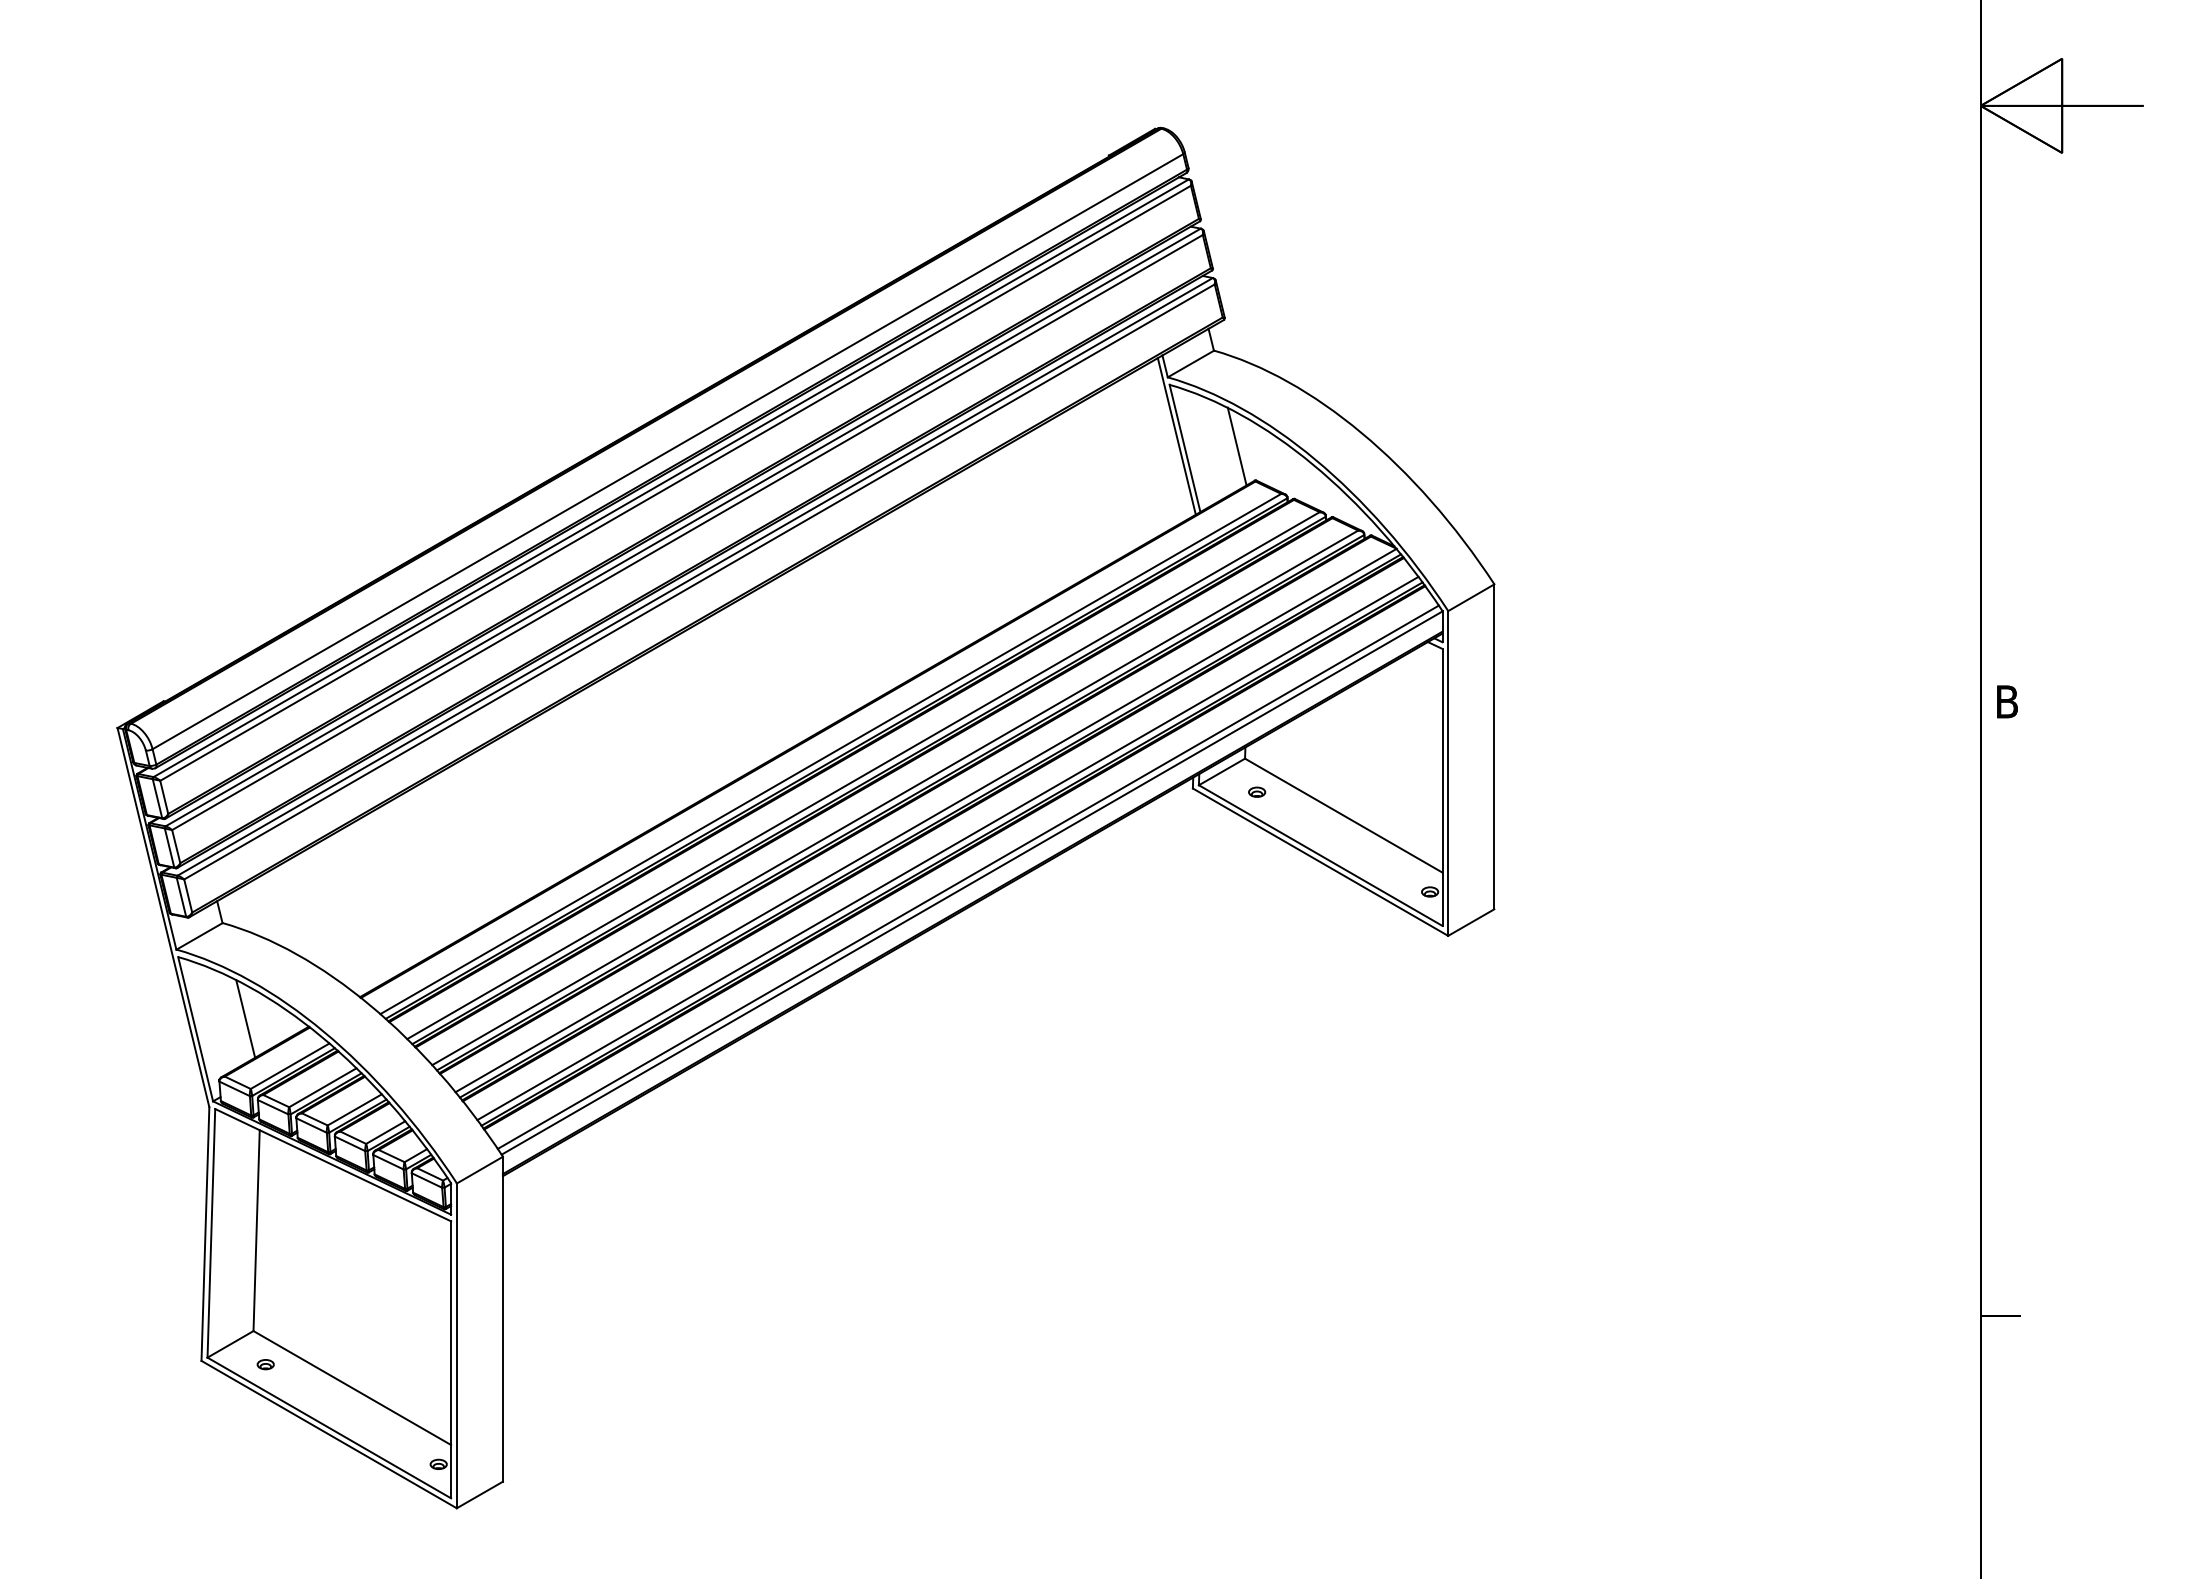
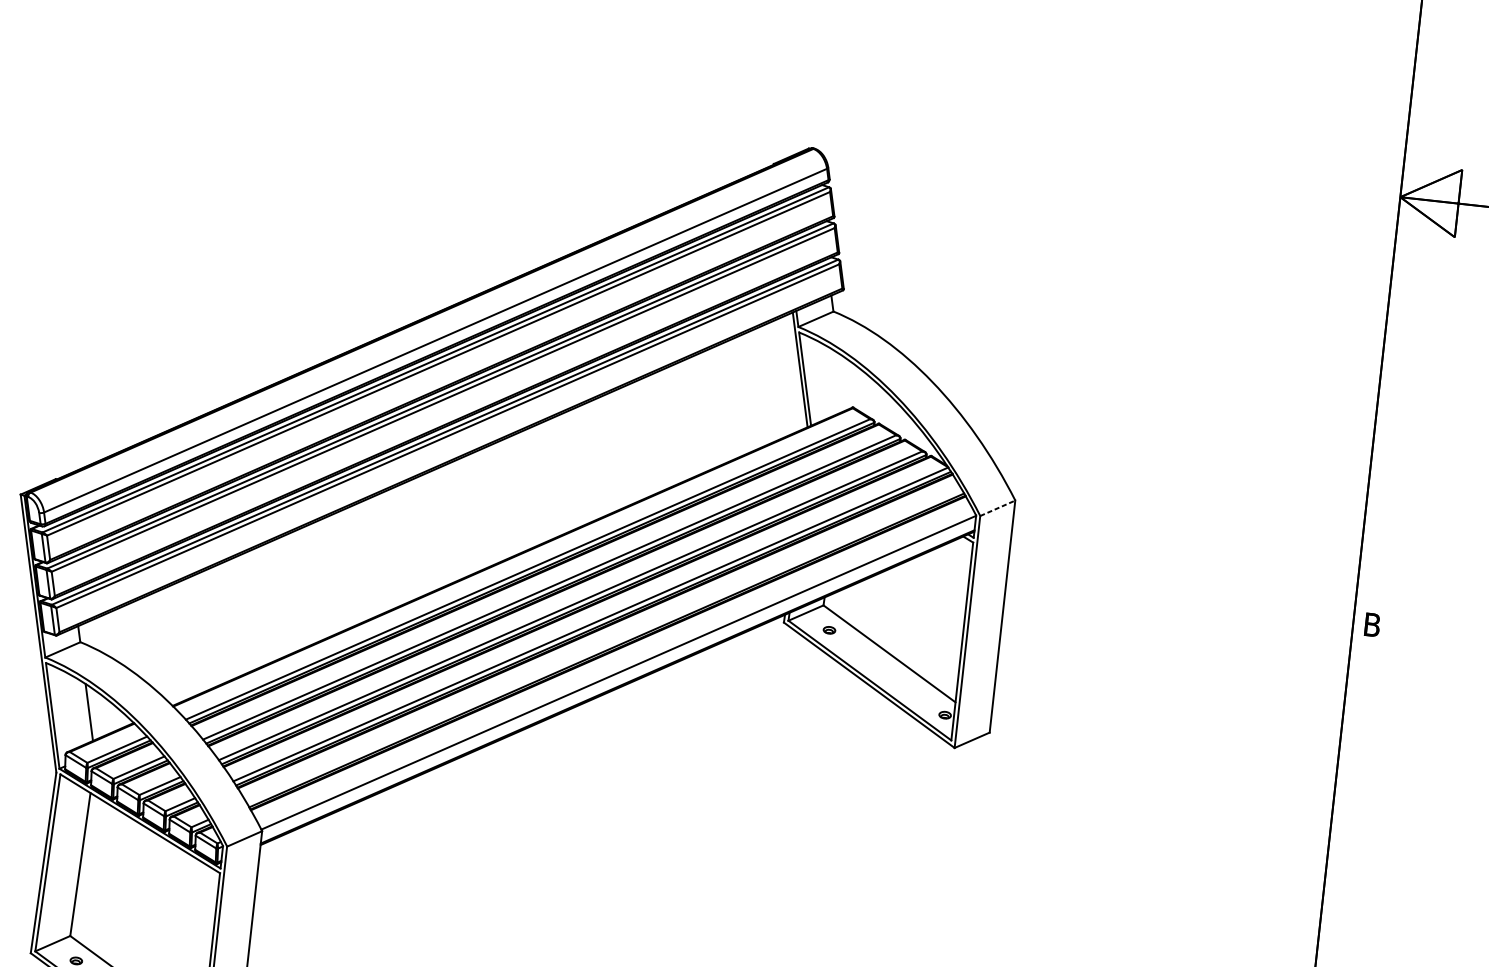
line: (1236, 446) -> (842, 381), removed
line: (1471, 597) -> (997, 508), solid -> dashed
line: (947, 848) -> (603, 646), removed
line: (967, 876) -> (616, 667), removed

